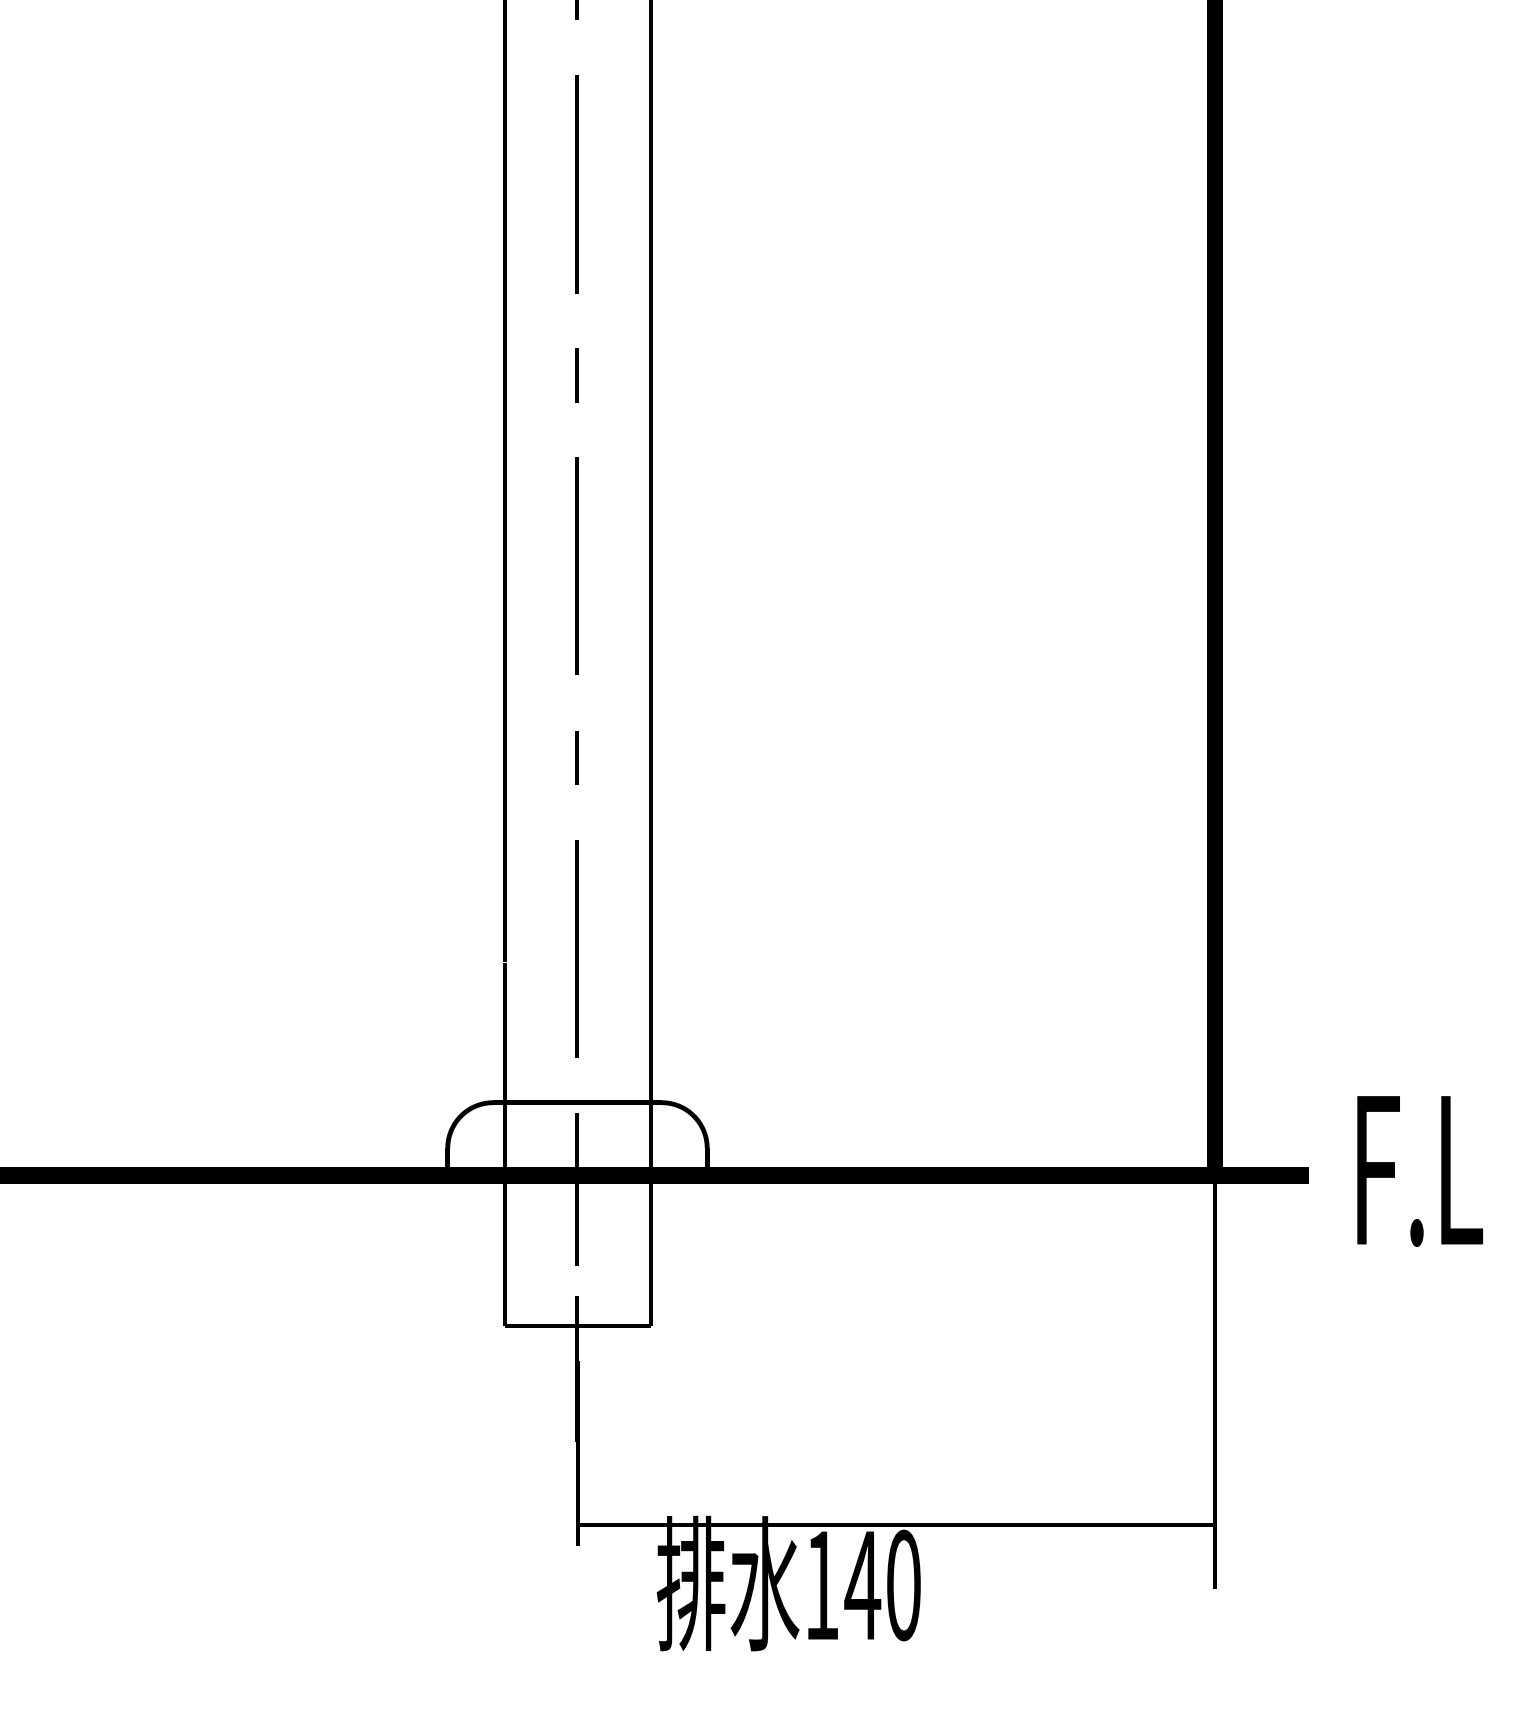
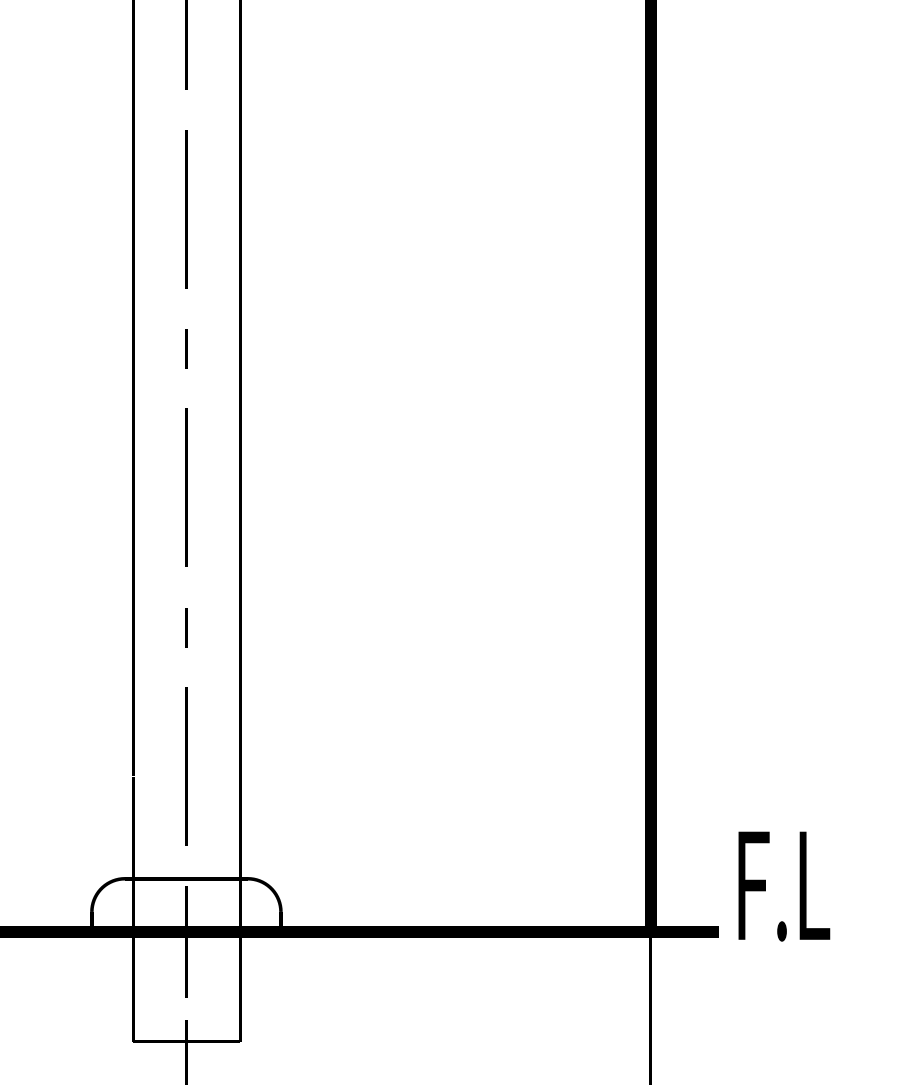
text: (1419, 1171) -> (783, 886), moved

